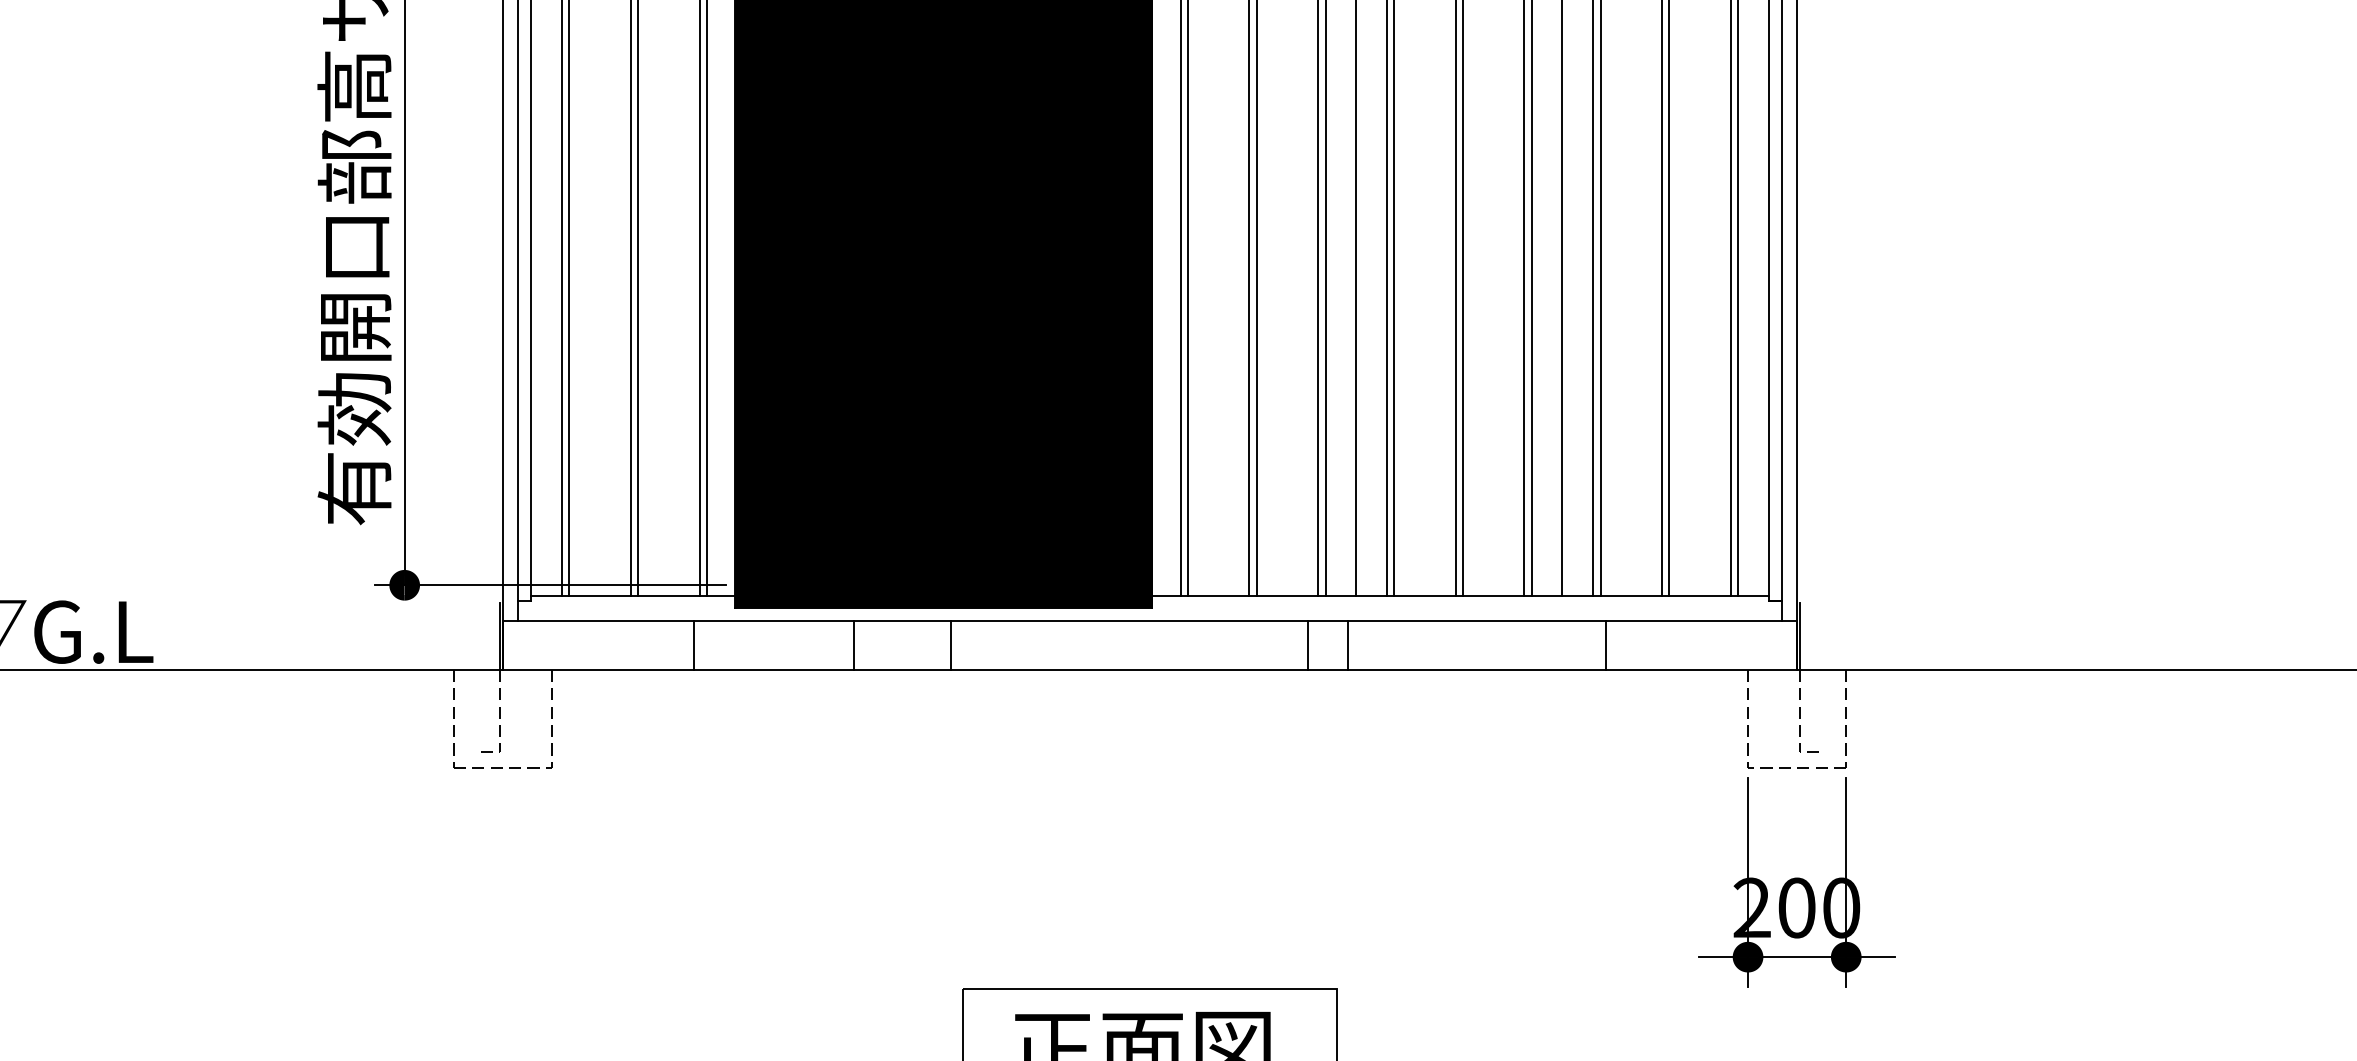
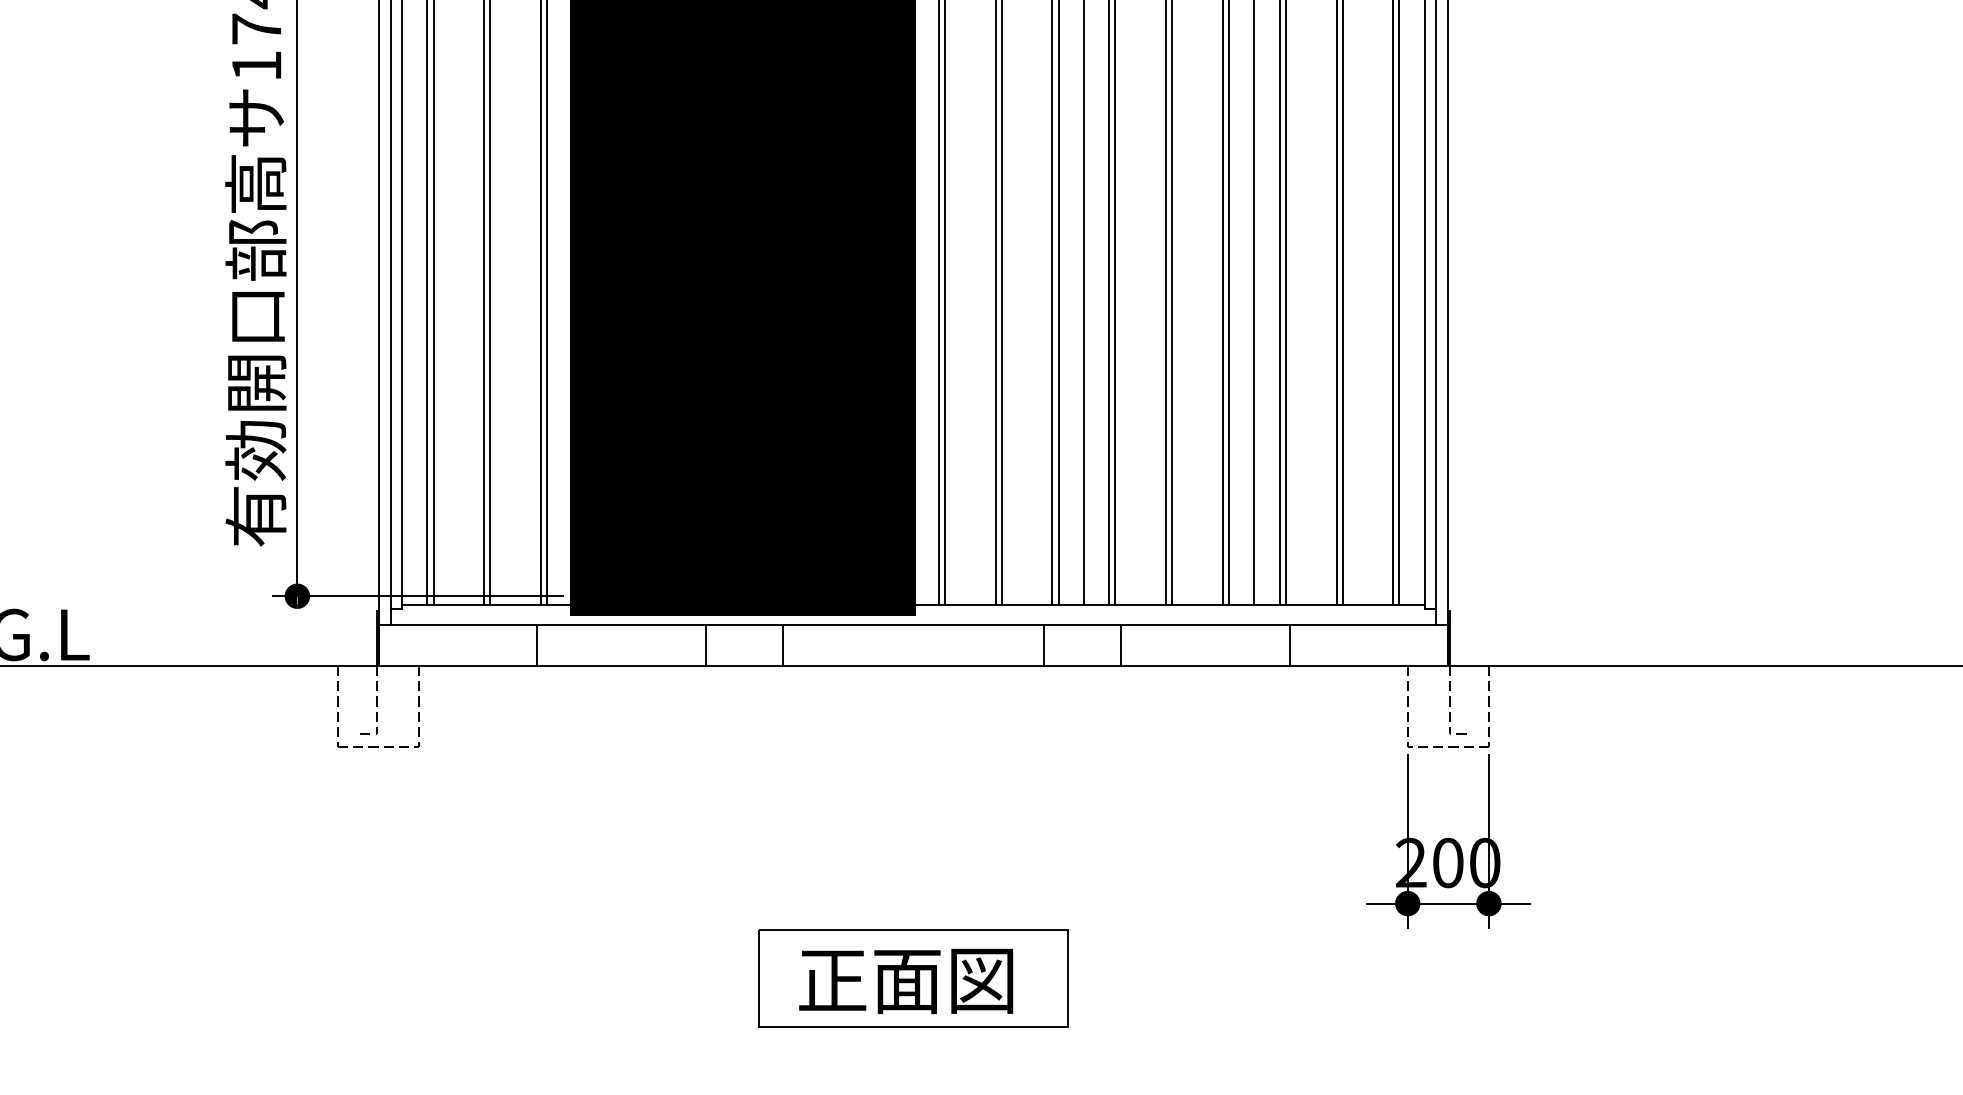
line: (854, 644) -> (706, 645), moved
line: (951, 644) -> (783, 645), moved
line: (1347, 644) -> (1120, 645), moved

